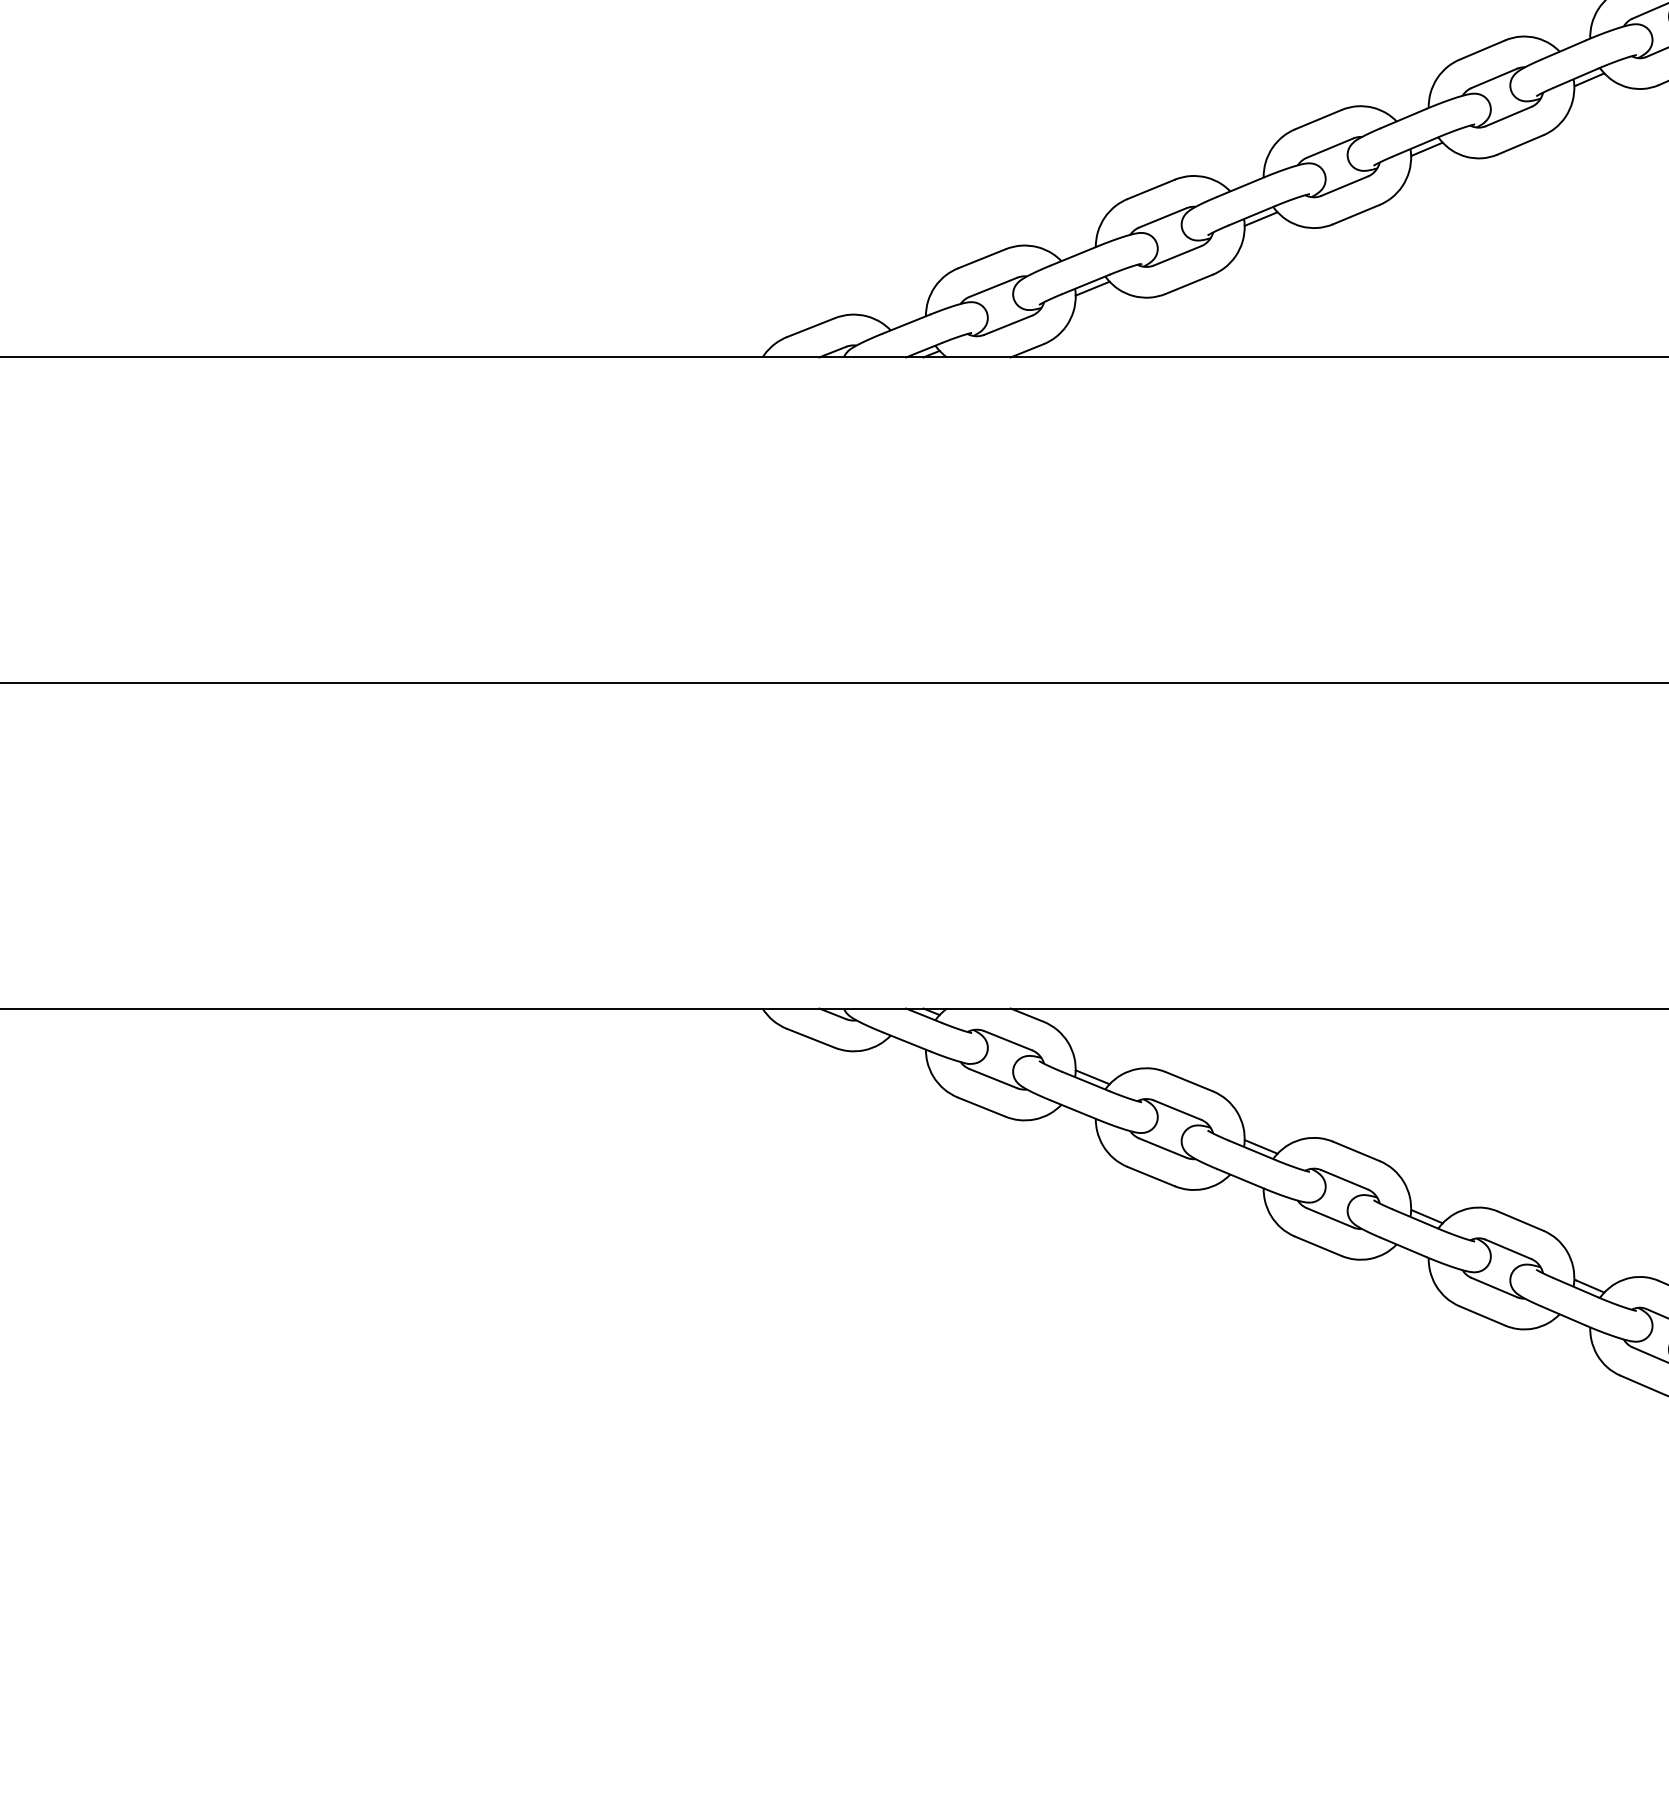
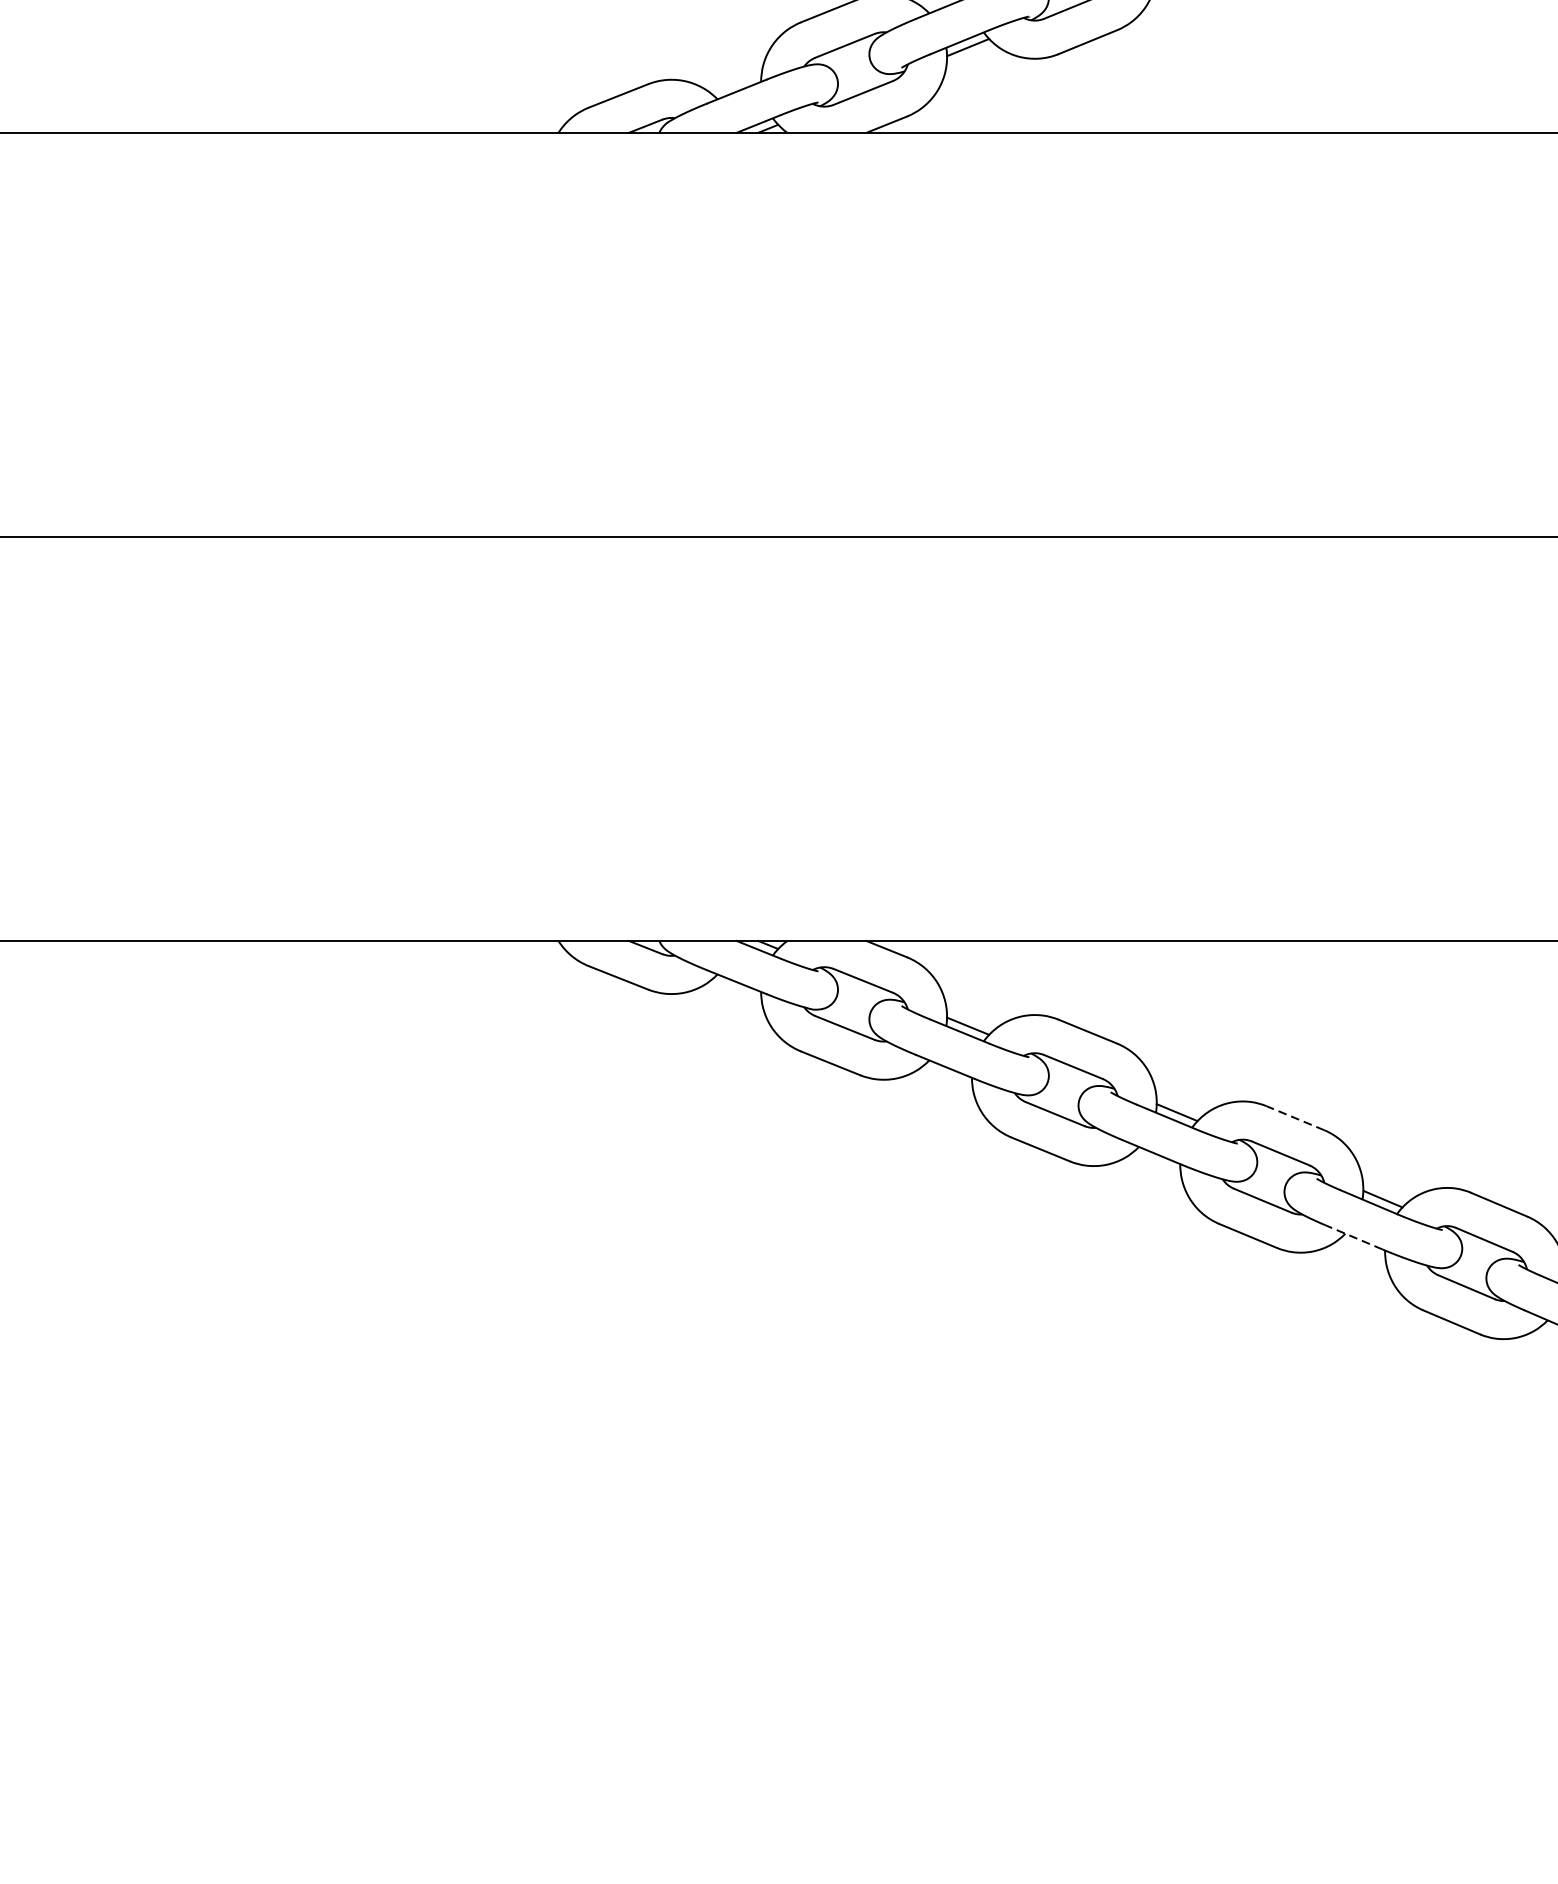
line: (1356, 1151) -> (1295, 1118), solid -> dashed
line: (1403, 1247) -> (1353, 1237), solid -> dashed

